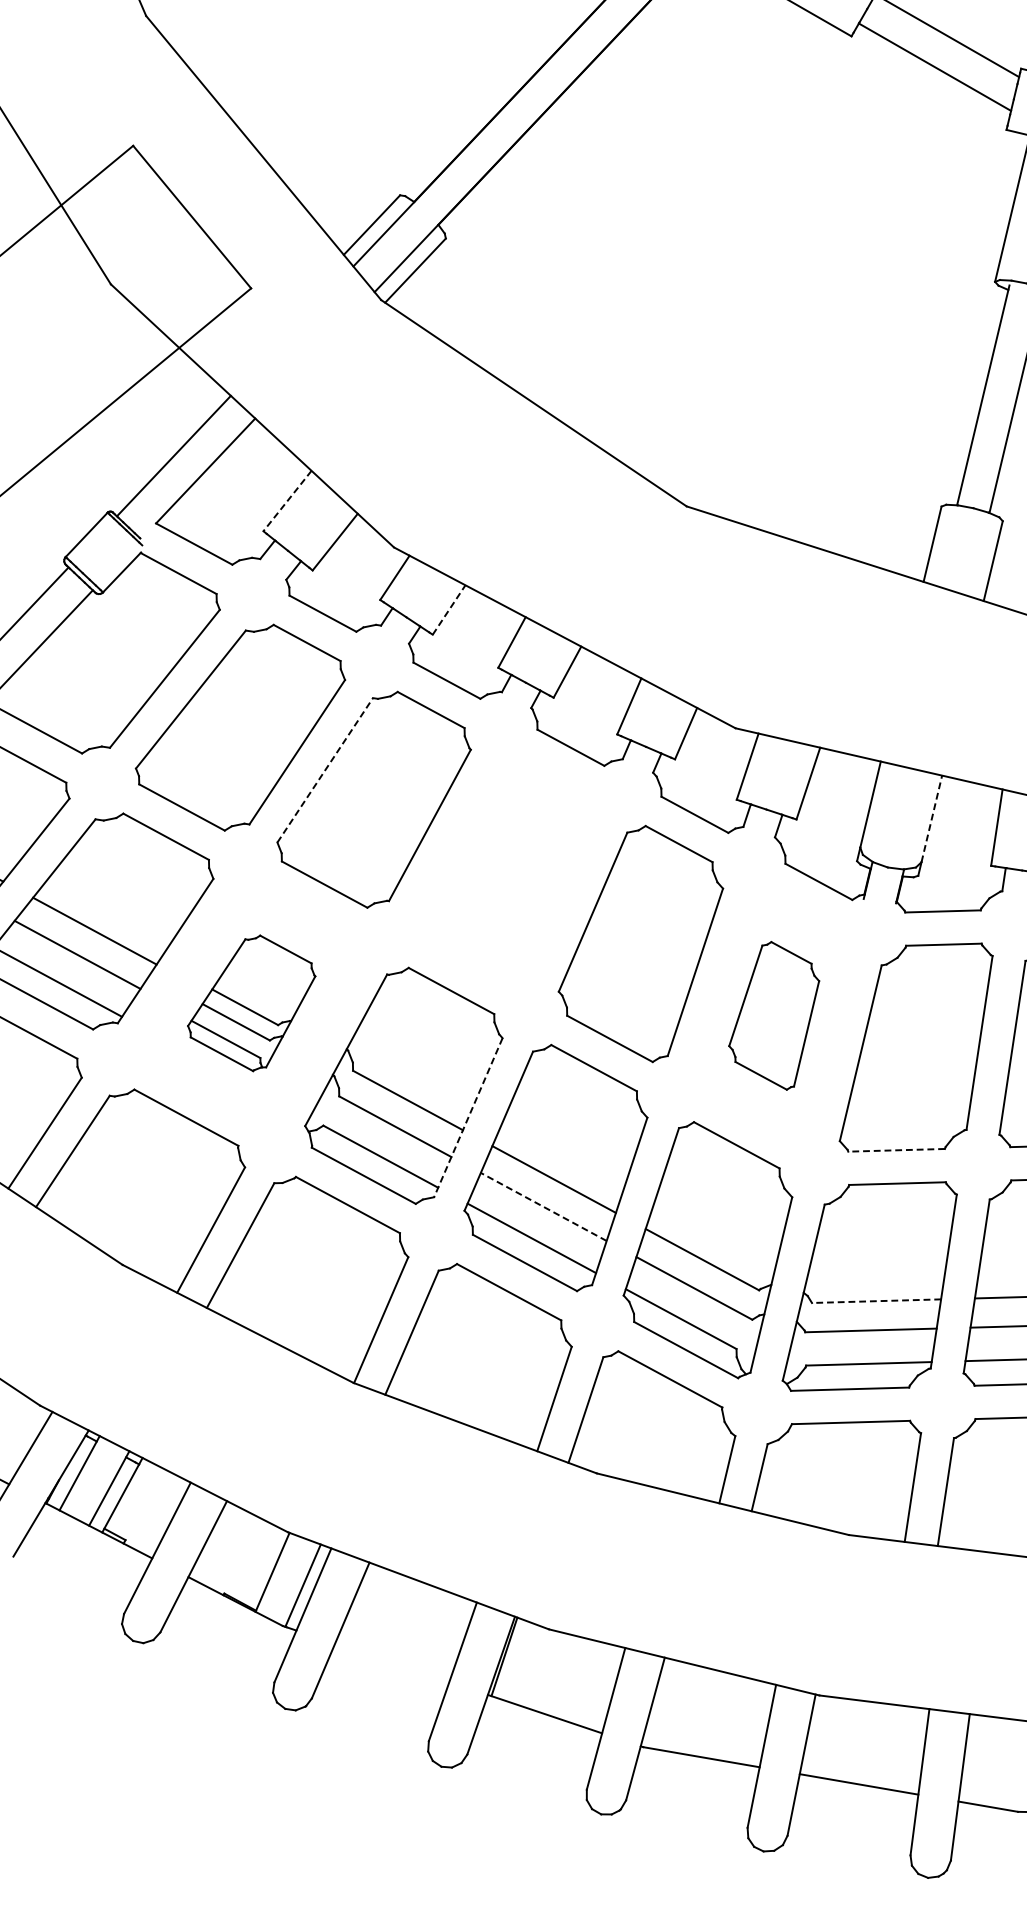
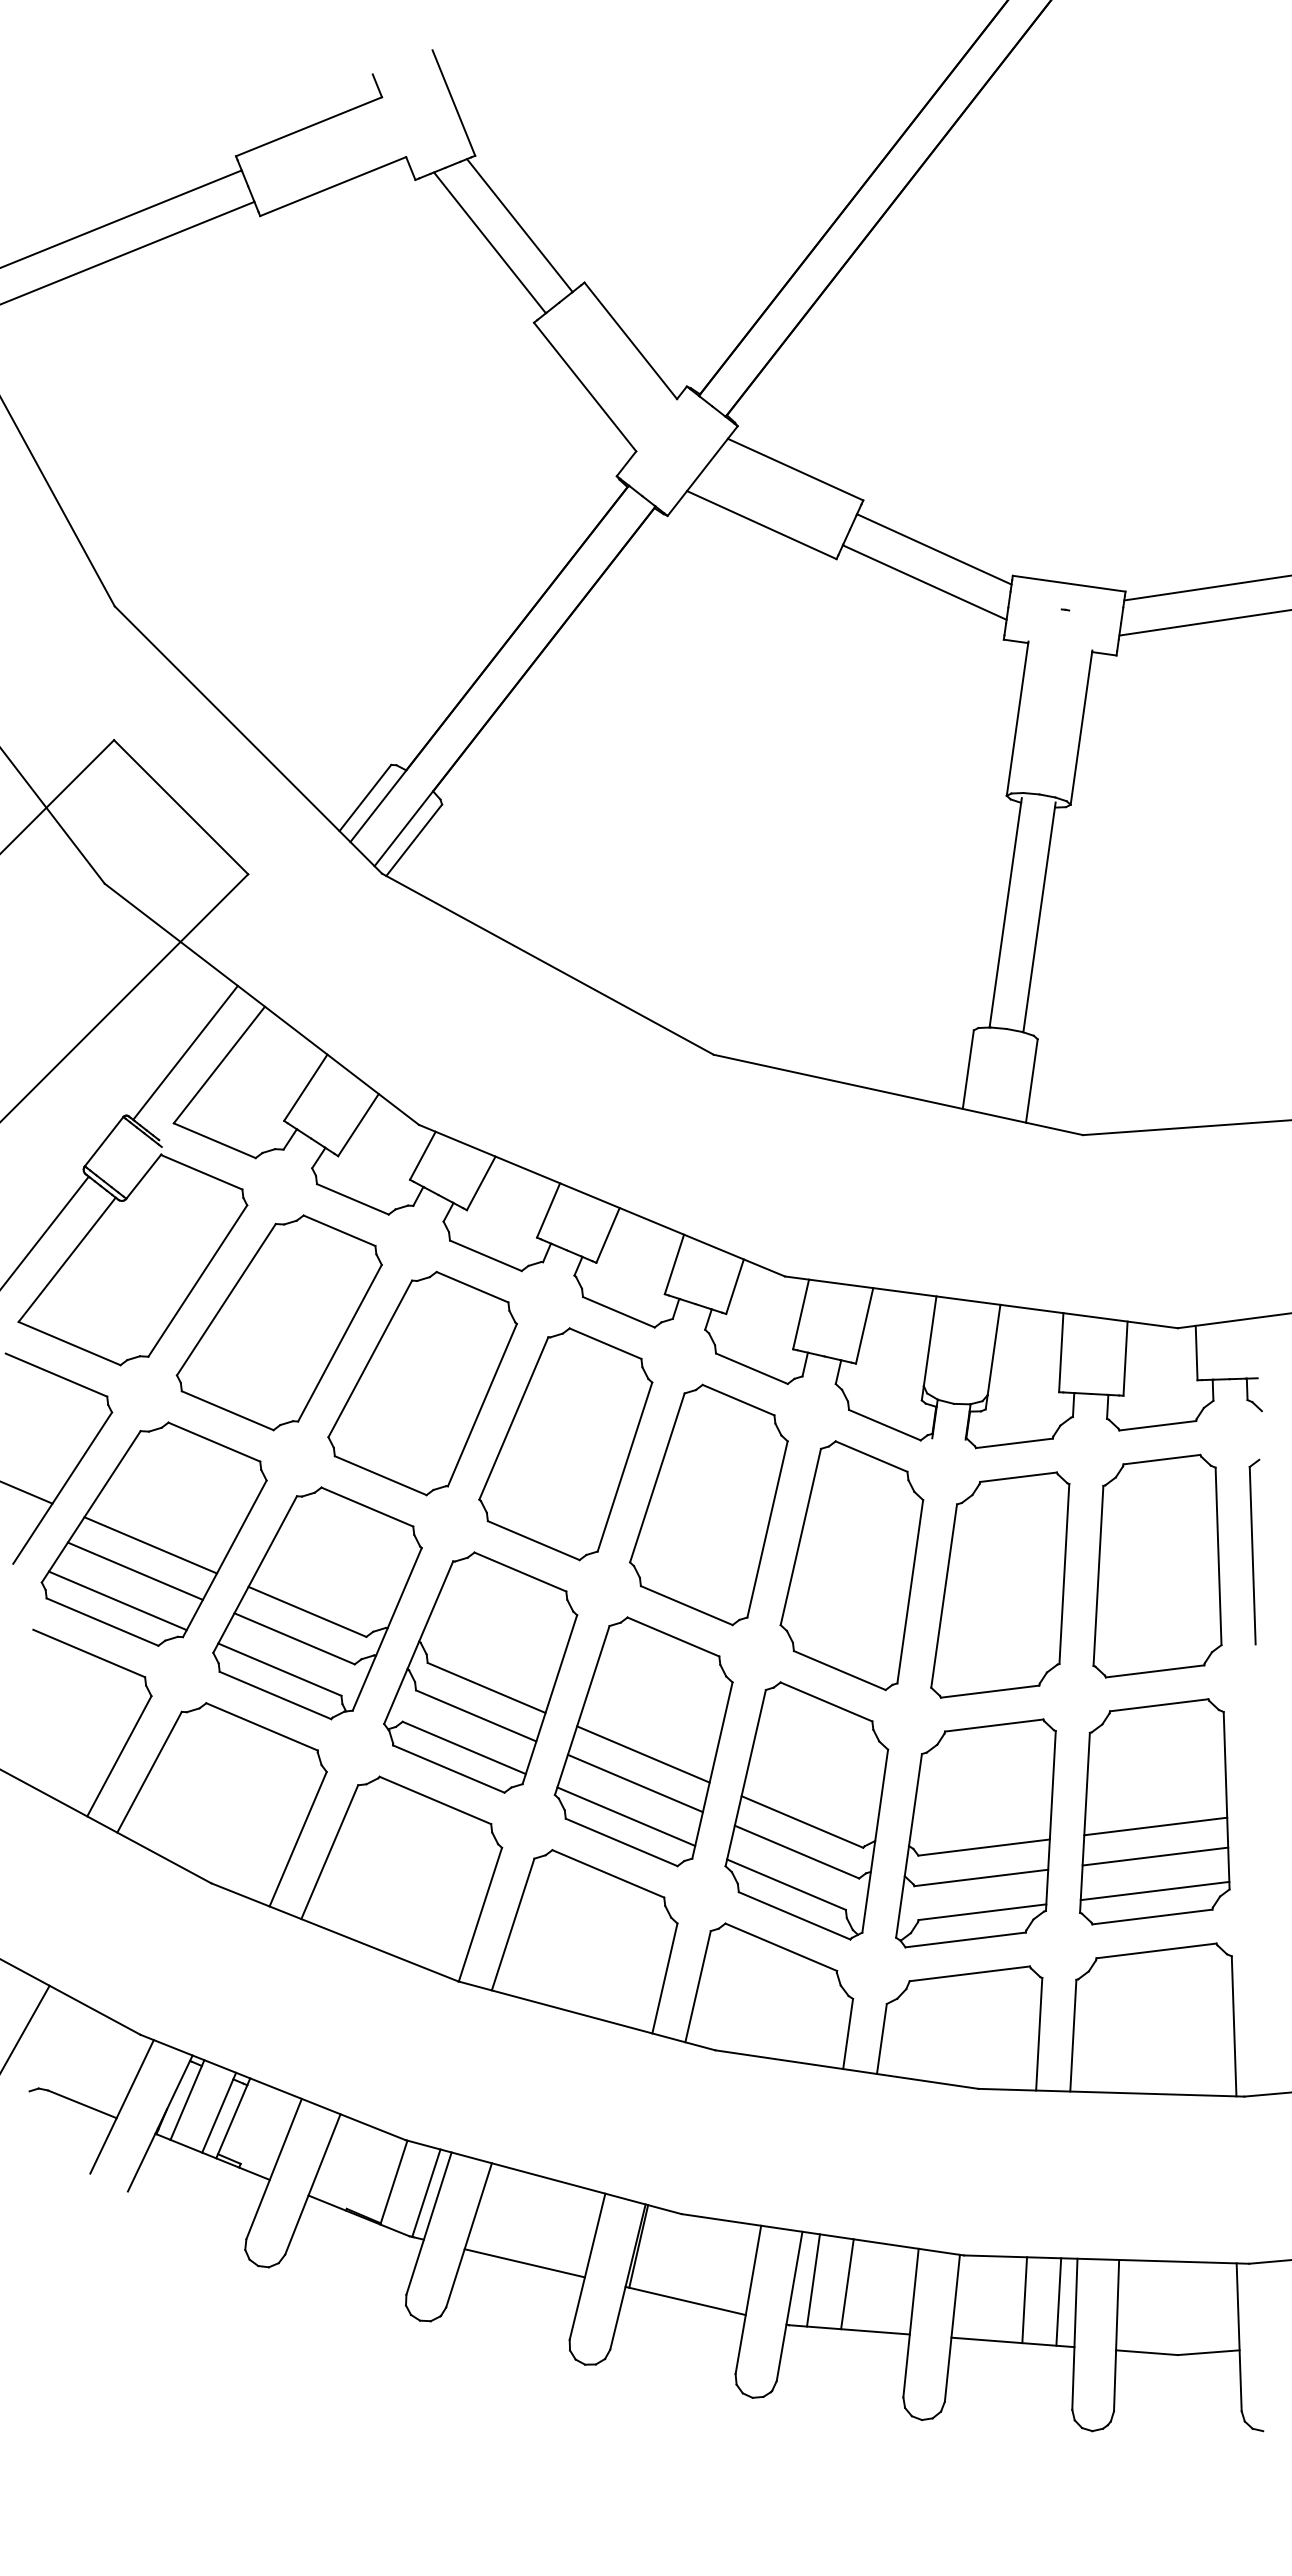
line: (287, 500) -> (305, 1087), dashed -> solid
line: (449, 609) -> (481, 1182), dashed -> solid
line: (325, 769) -> (370, 1358), dashed -> solid
line: (932, 819) -> (994, 1350), dashed -> solid
part: (506, 871) -> (565, 1444), added
part: (251, 1002) -> (317, 1603), size x1.67
part: (773, 1015) -> (851, 1565), size x1.67
line: (468, 1117) -> (549, 1699), dashed -> solid
line: (897, 1150) -> (990, 1691), dashed -> solid
line: (542, 1206) -> (634, 1783), dashed -> solid
line: (875, 1301) -> (983, 1847), dashed -> solid
line: (391, 1662) -> (524, 2263), added
line: (671, 1705) -> (813, 2280), added
line: (703, 1712) -> (847, 2284), added
line: (874, 1744) -> (1024, 2300), added
line: (907, 1748) -> (1058, 2301), added

